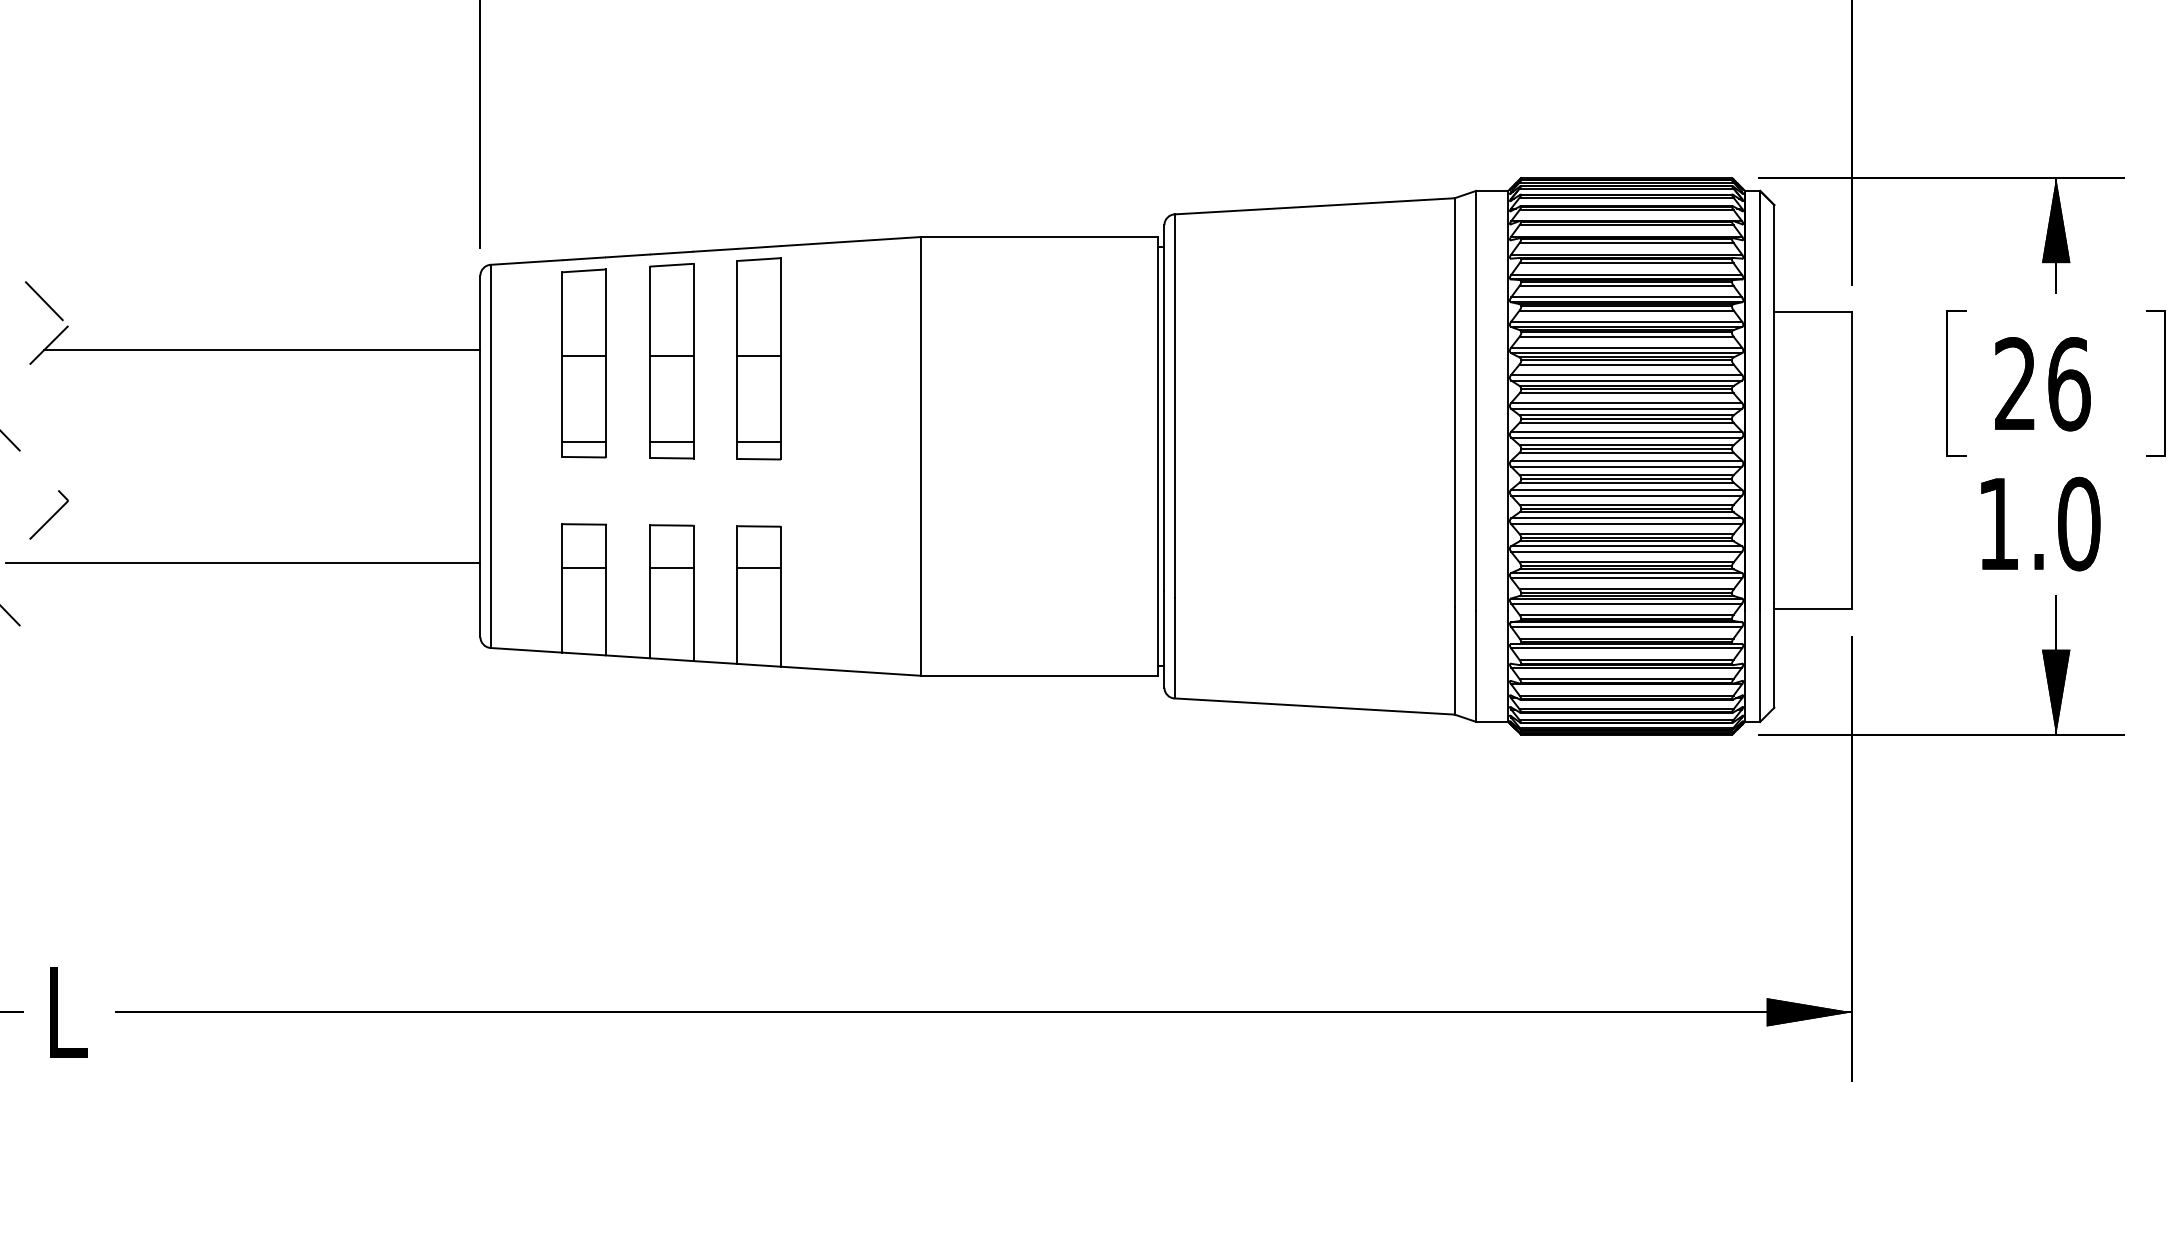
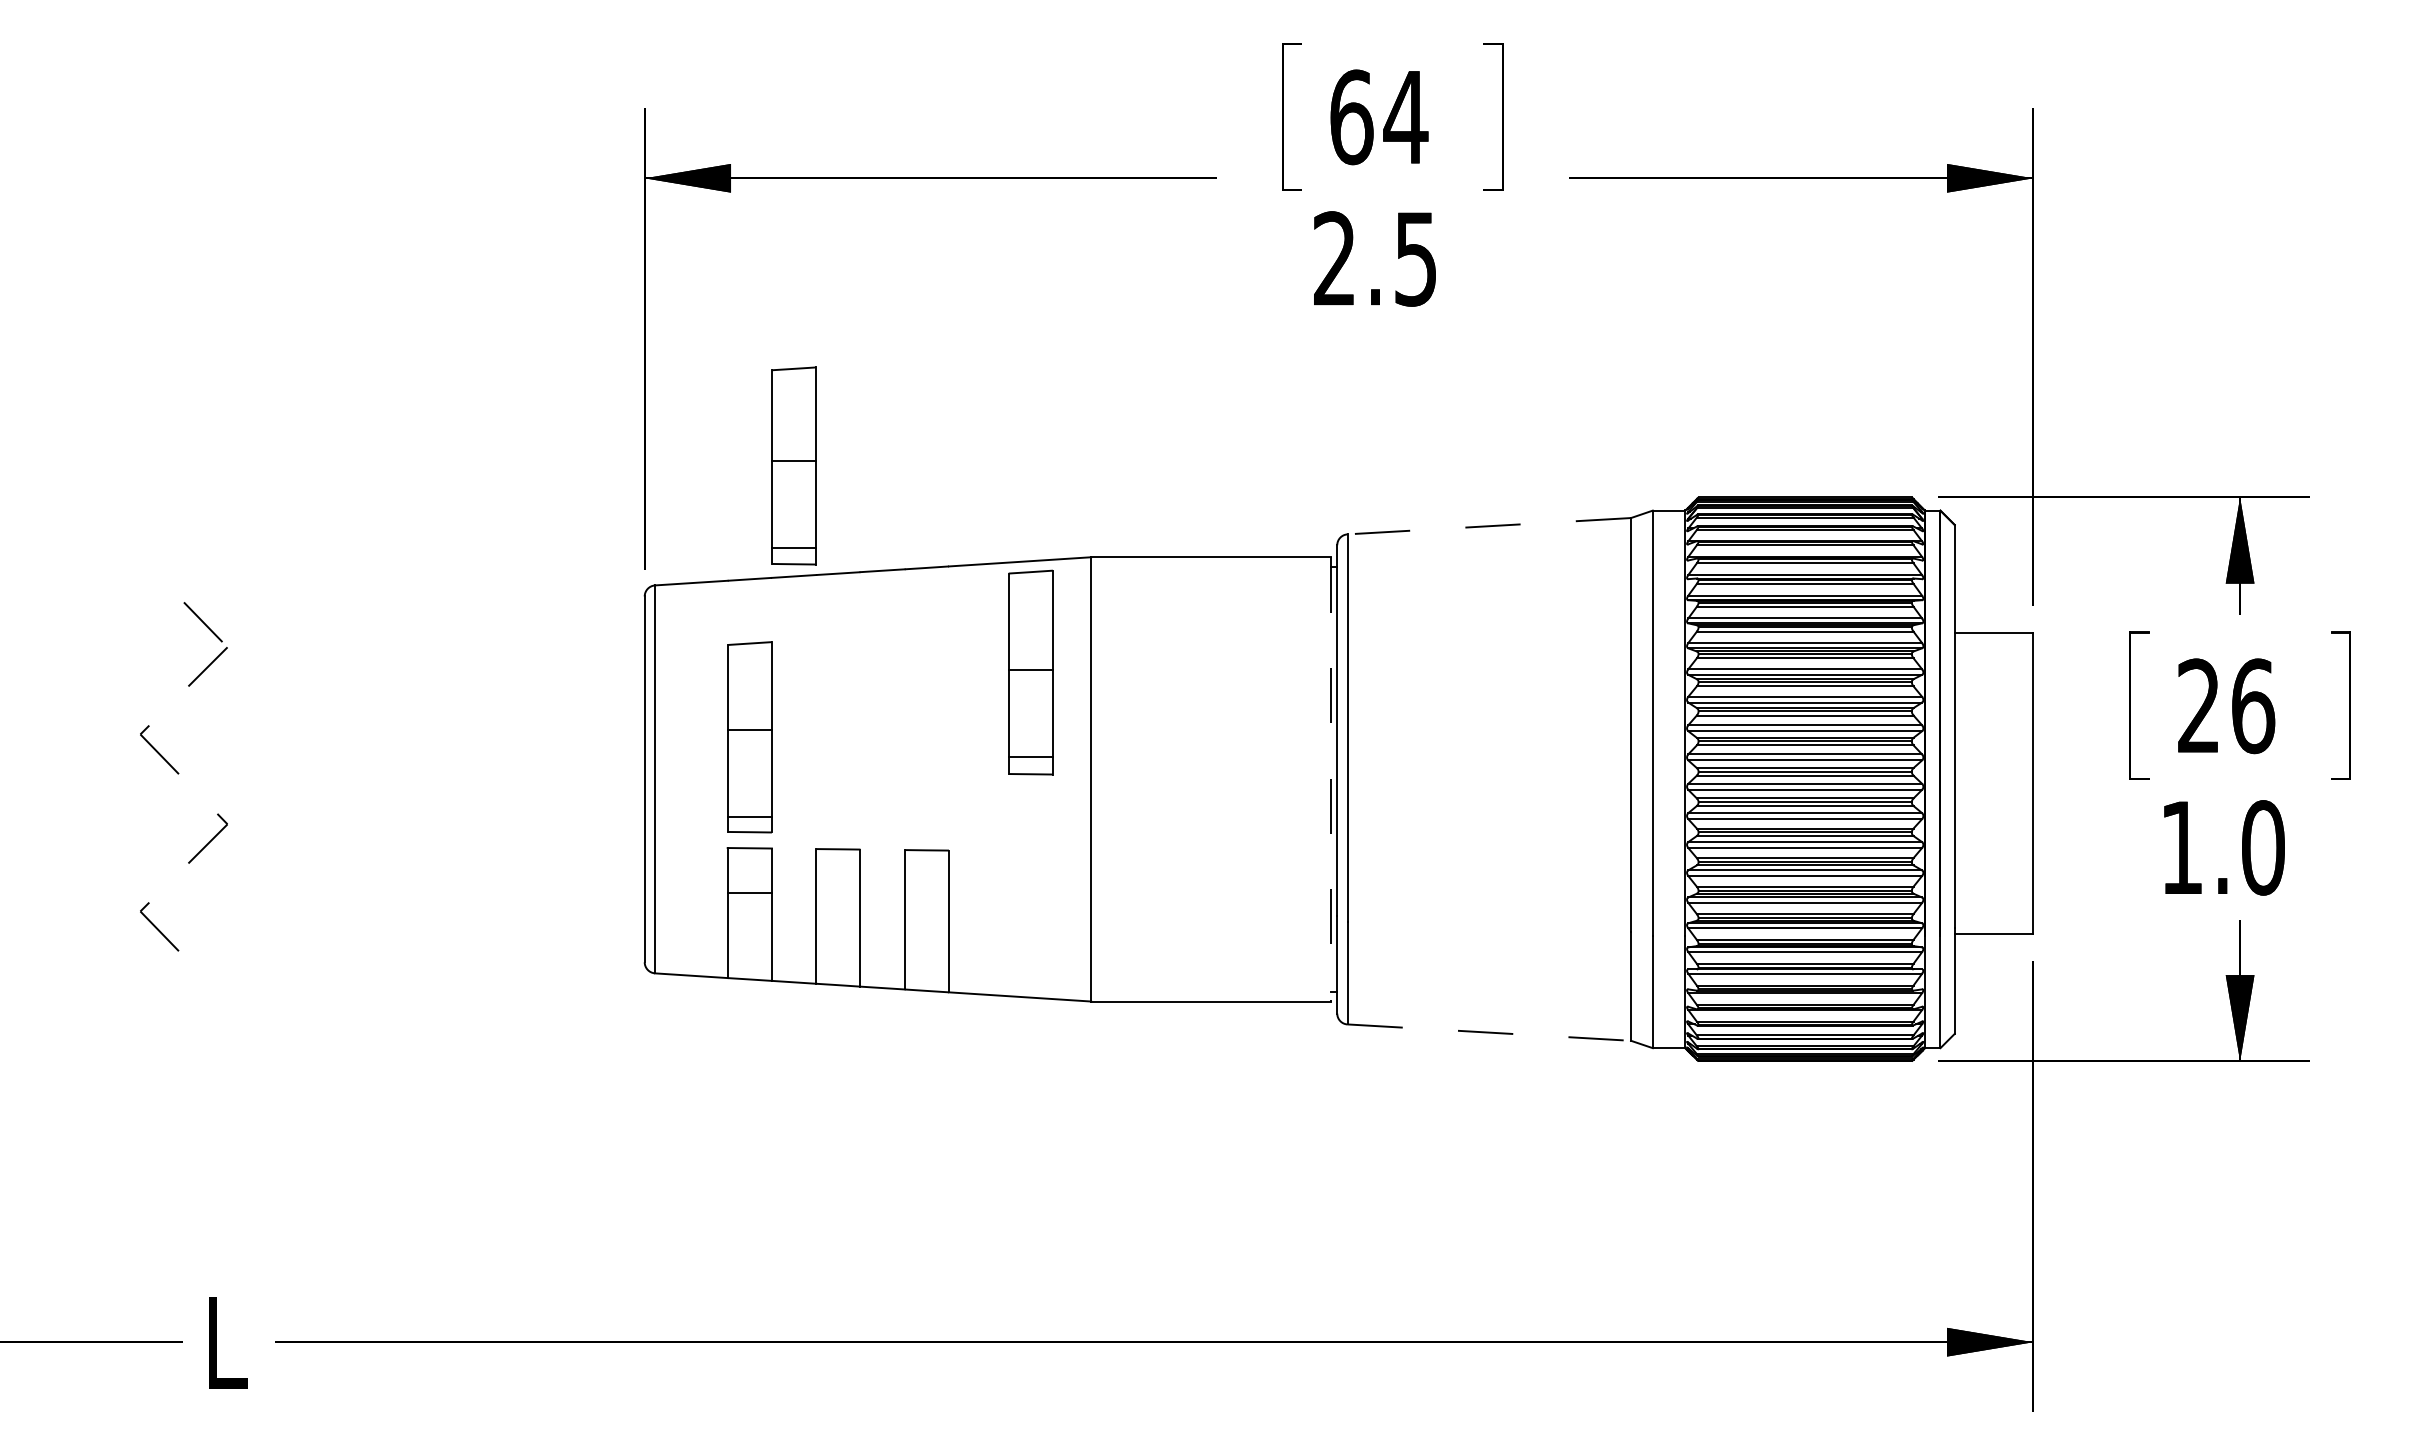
line: (1314, 206) -> (1489, 526), solid -> dashed
line: (261, 349) -> (423, 671), removed
part: (758, 358) -> (1030, 672), moved
part: (670, 360) -> (793, 465), moved
part: (583, 363) -> (749, 737), moved
line: (1157, 456) -> (1330, 779), solid -> dashed
line: (243, 563) -> (404, 887), removed
line: (671, 568) -> (838, 892), removed
line: (758, 568) -> (926, 892), removed
line: (1314, 706) -> (1489, 1032), solid -> dashed

